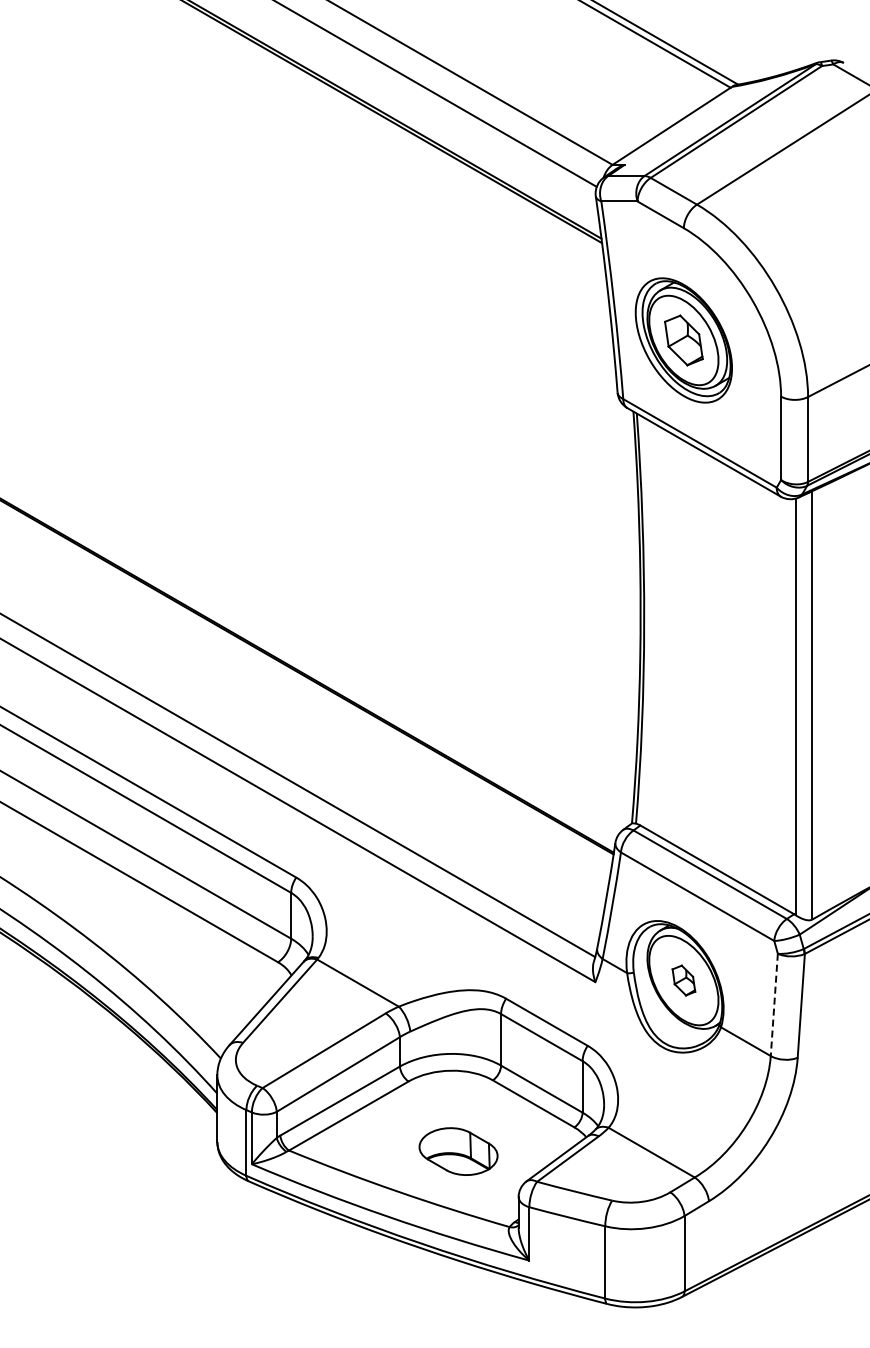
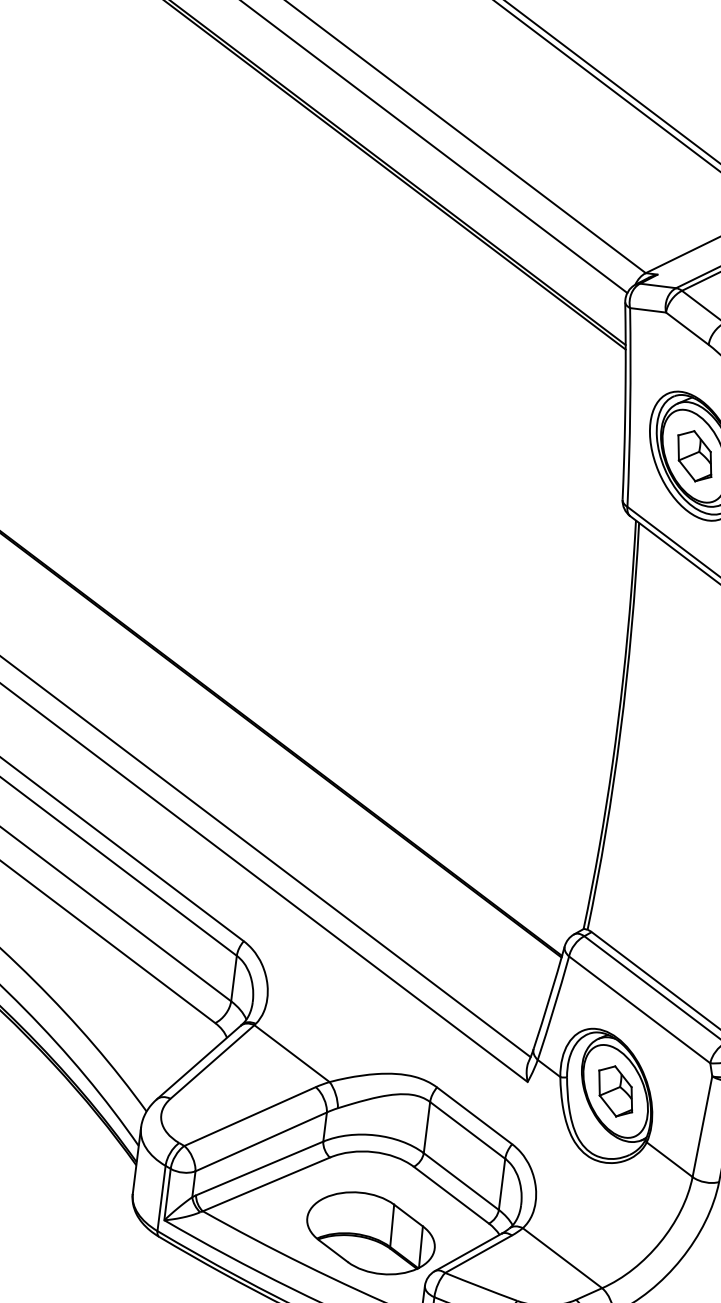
part: (683, 980) -> (615, 1091), size x1.67
line: (774, 1005) -> (702, 1127), dashed -> solid
part: (458, 1151) -> (370, 1233), size x1.67

